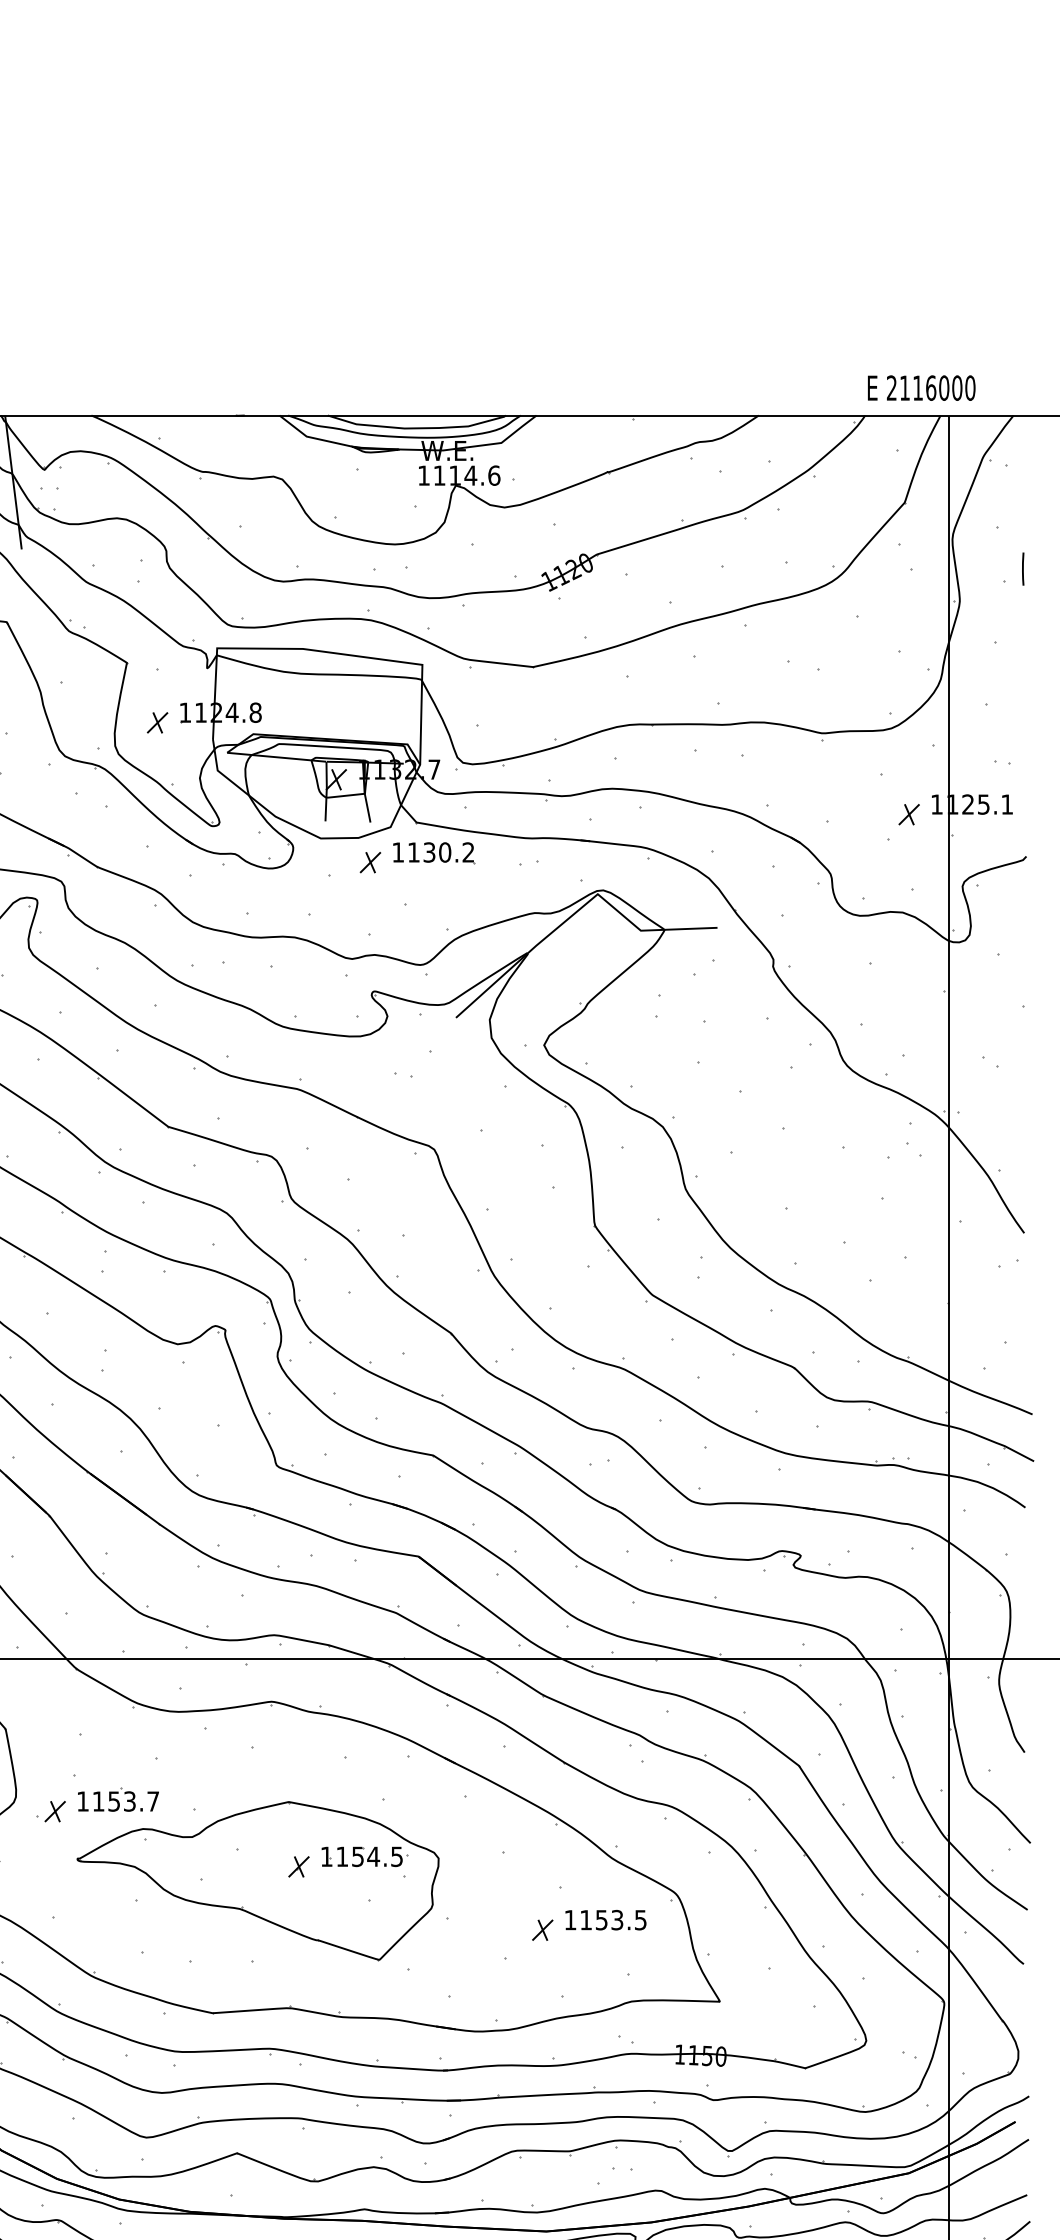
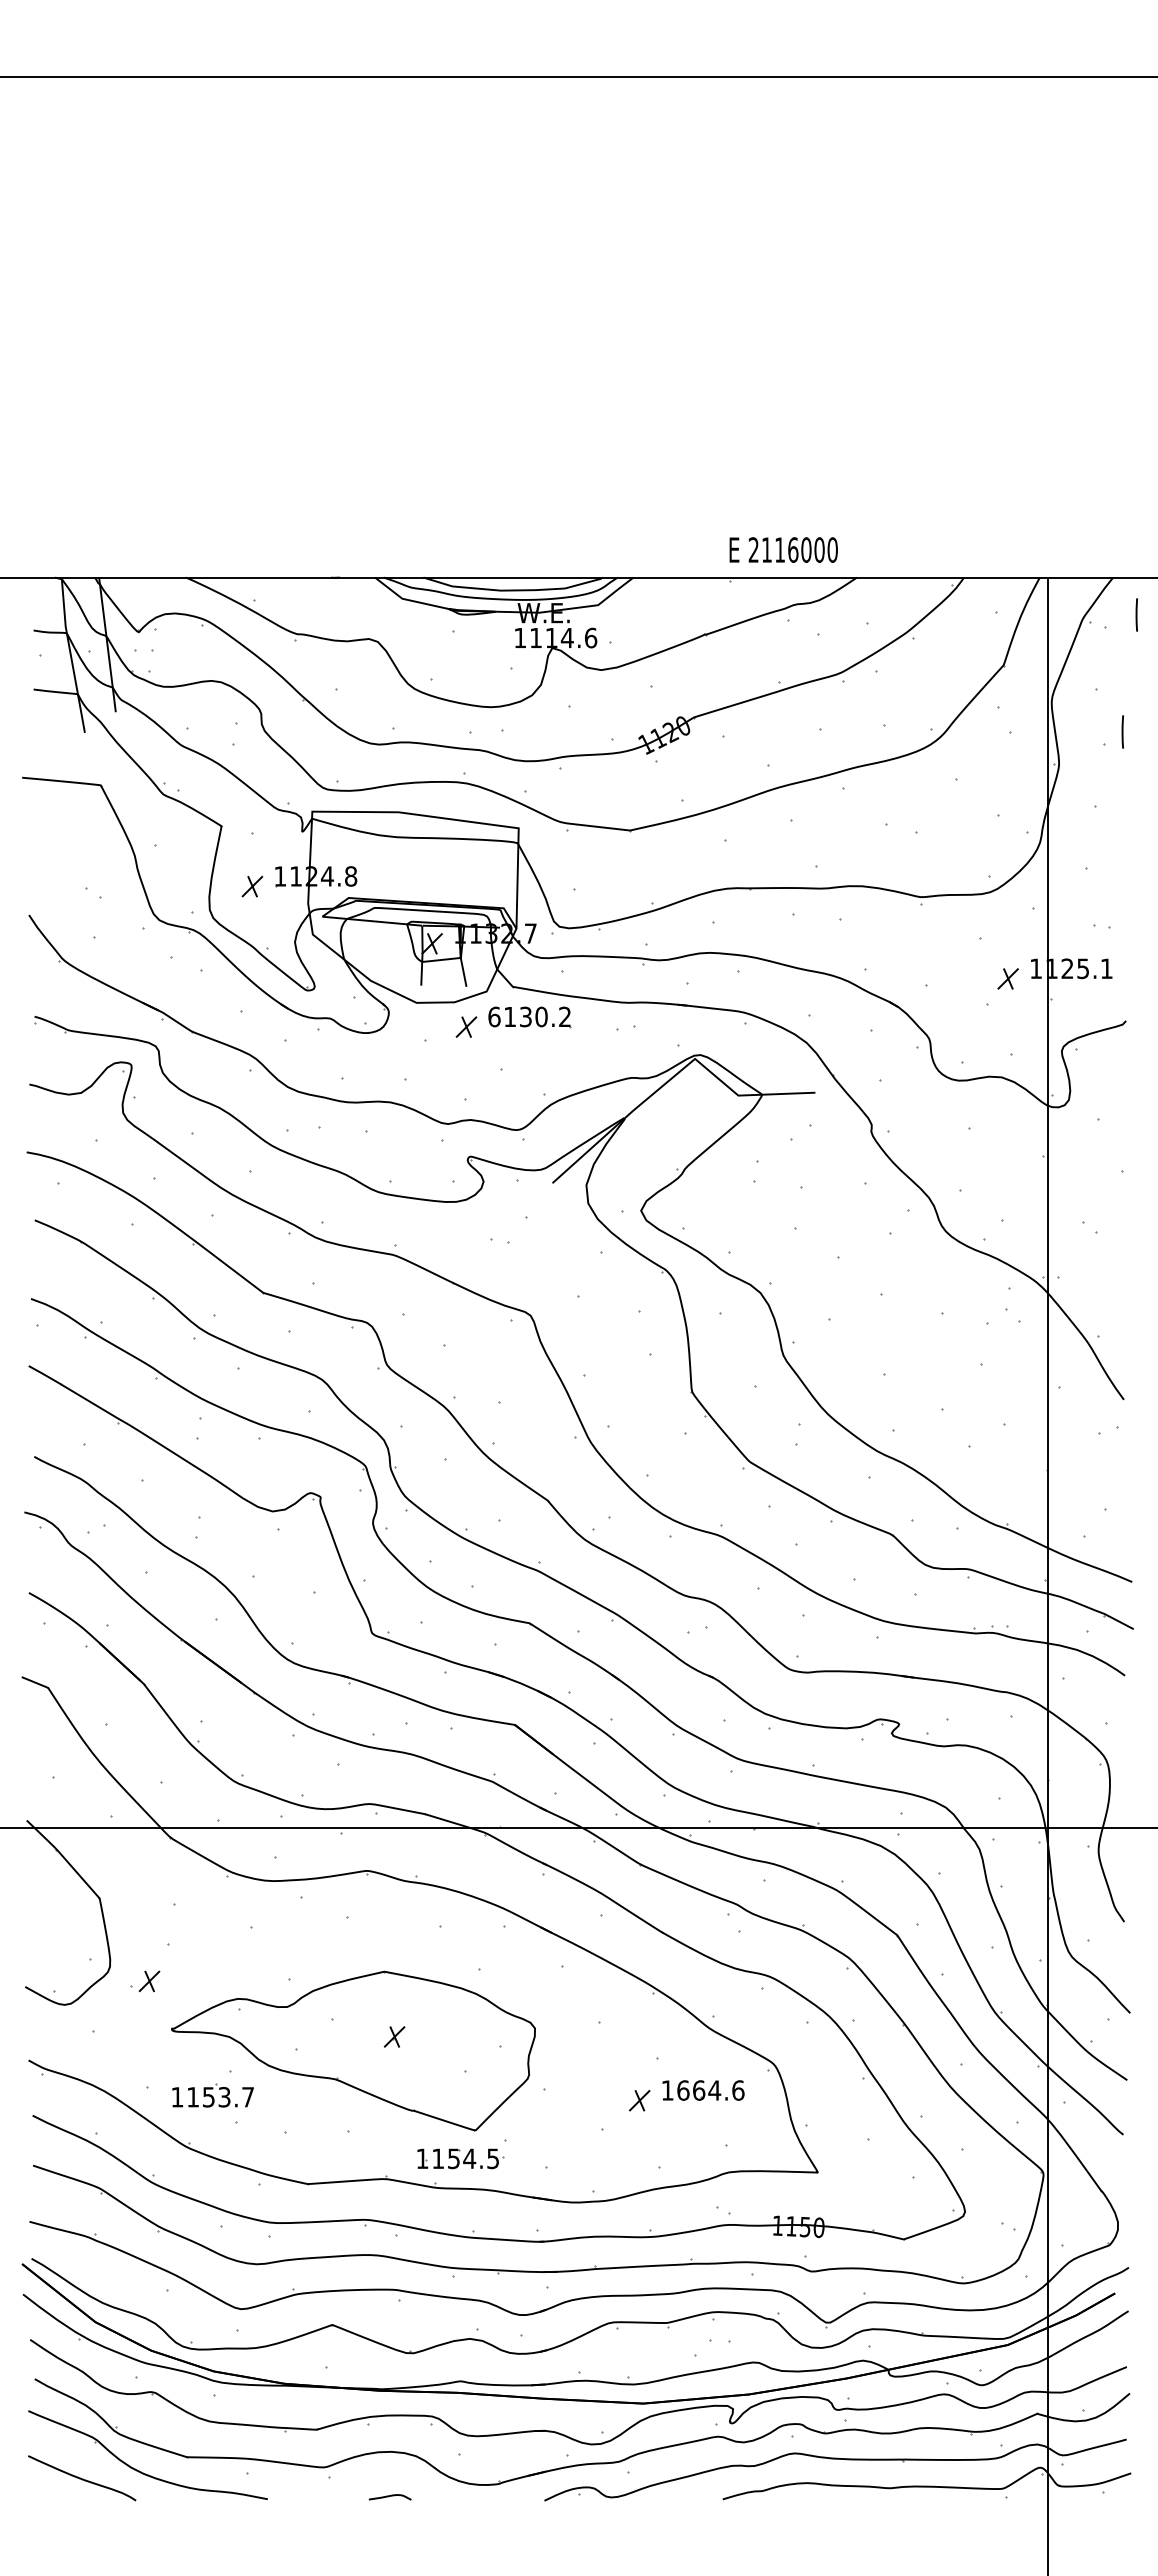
text: (921, 387) -> (783, 549), moved
line: (1036, 452) -> (1136, 614), added
text: (398, 852) -> (494, 1016), 1130.2 -> 6130.2
part: (117, 1799) -> (212, 2095), moved
part: (364, 1856) -> (460, 2158), moved
text: (613, 1920) -> (710, 2090), 1153.5 -> 1664.6

